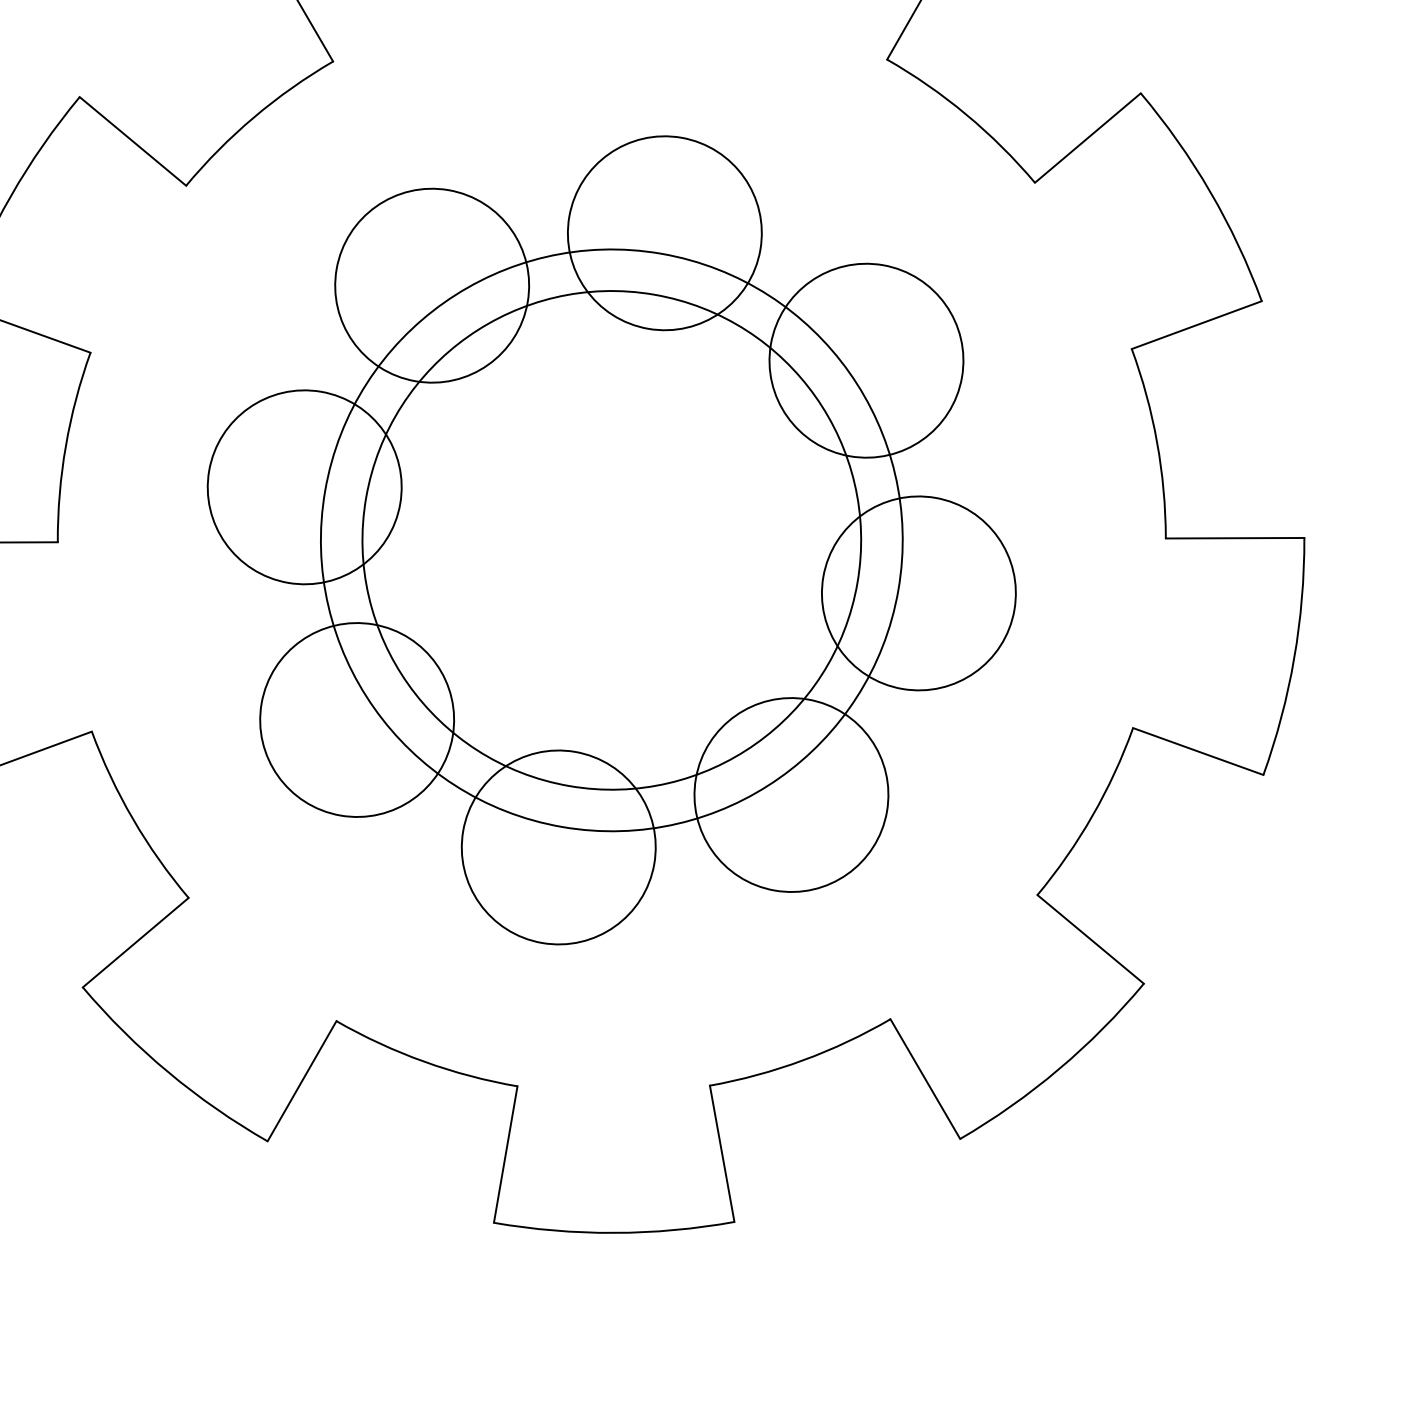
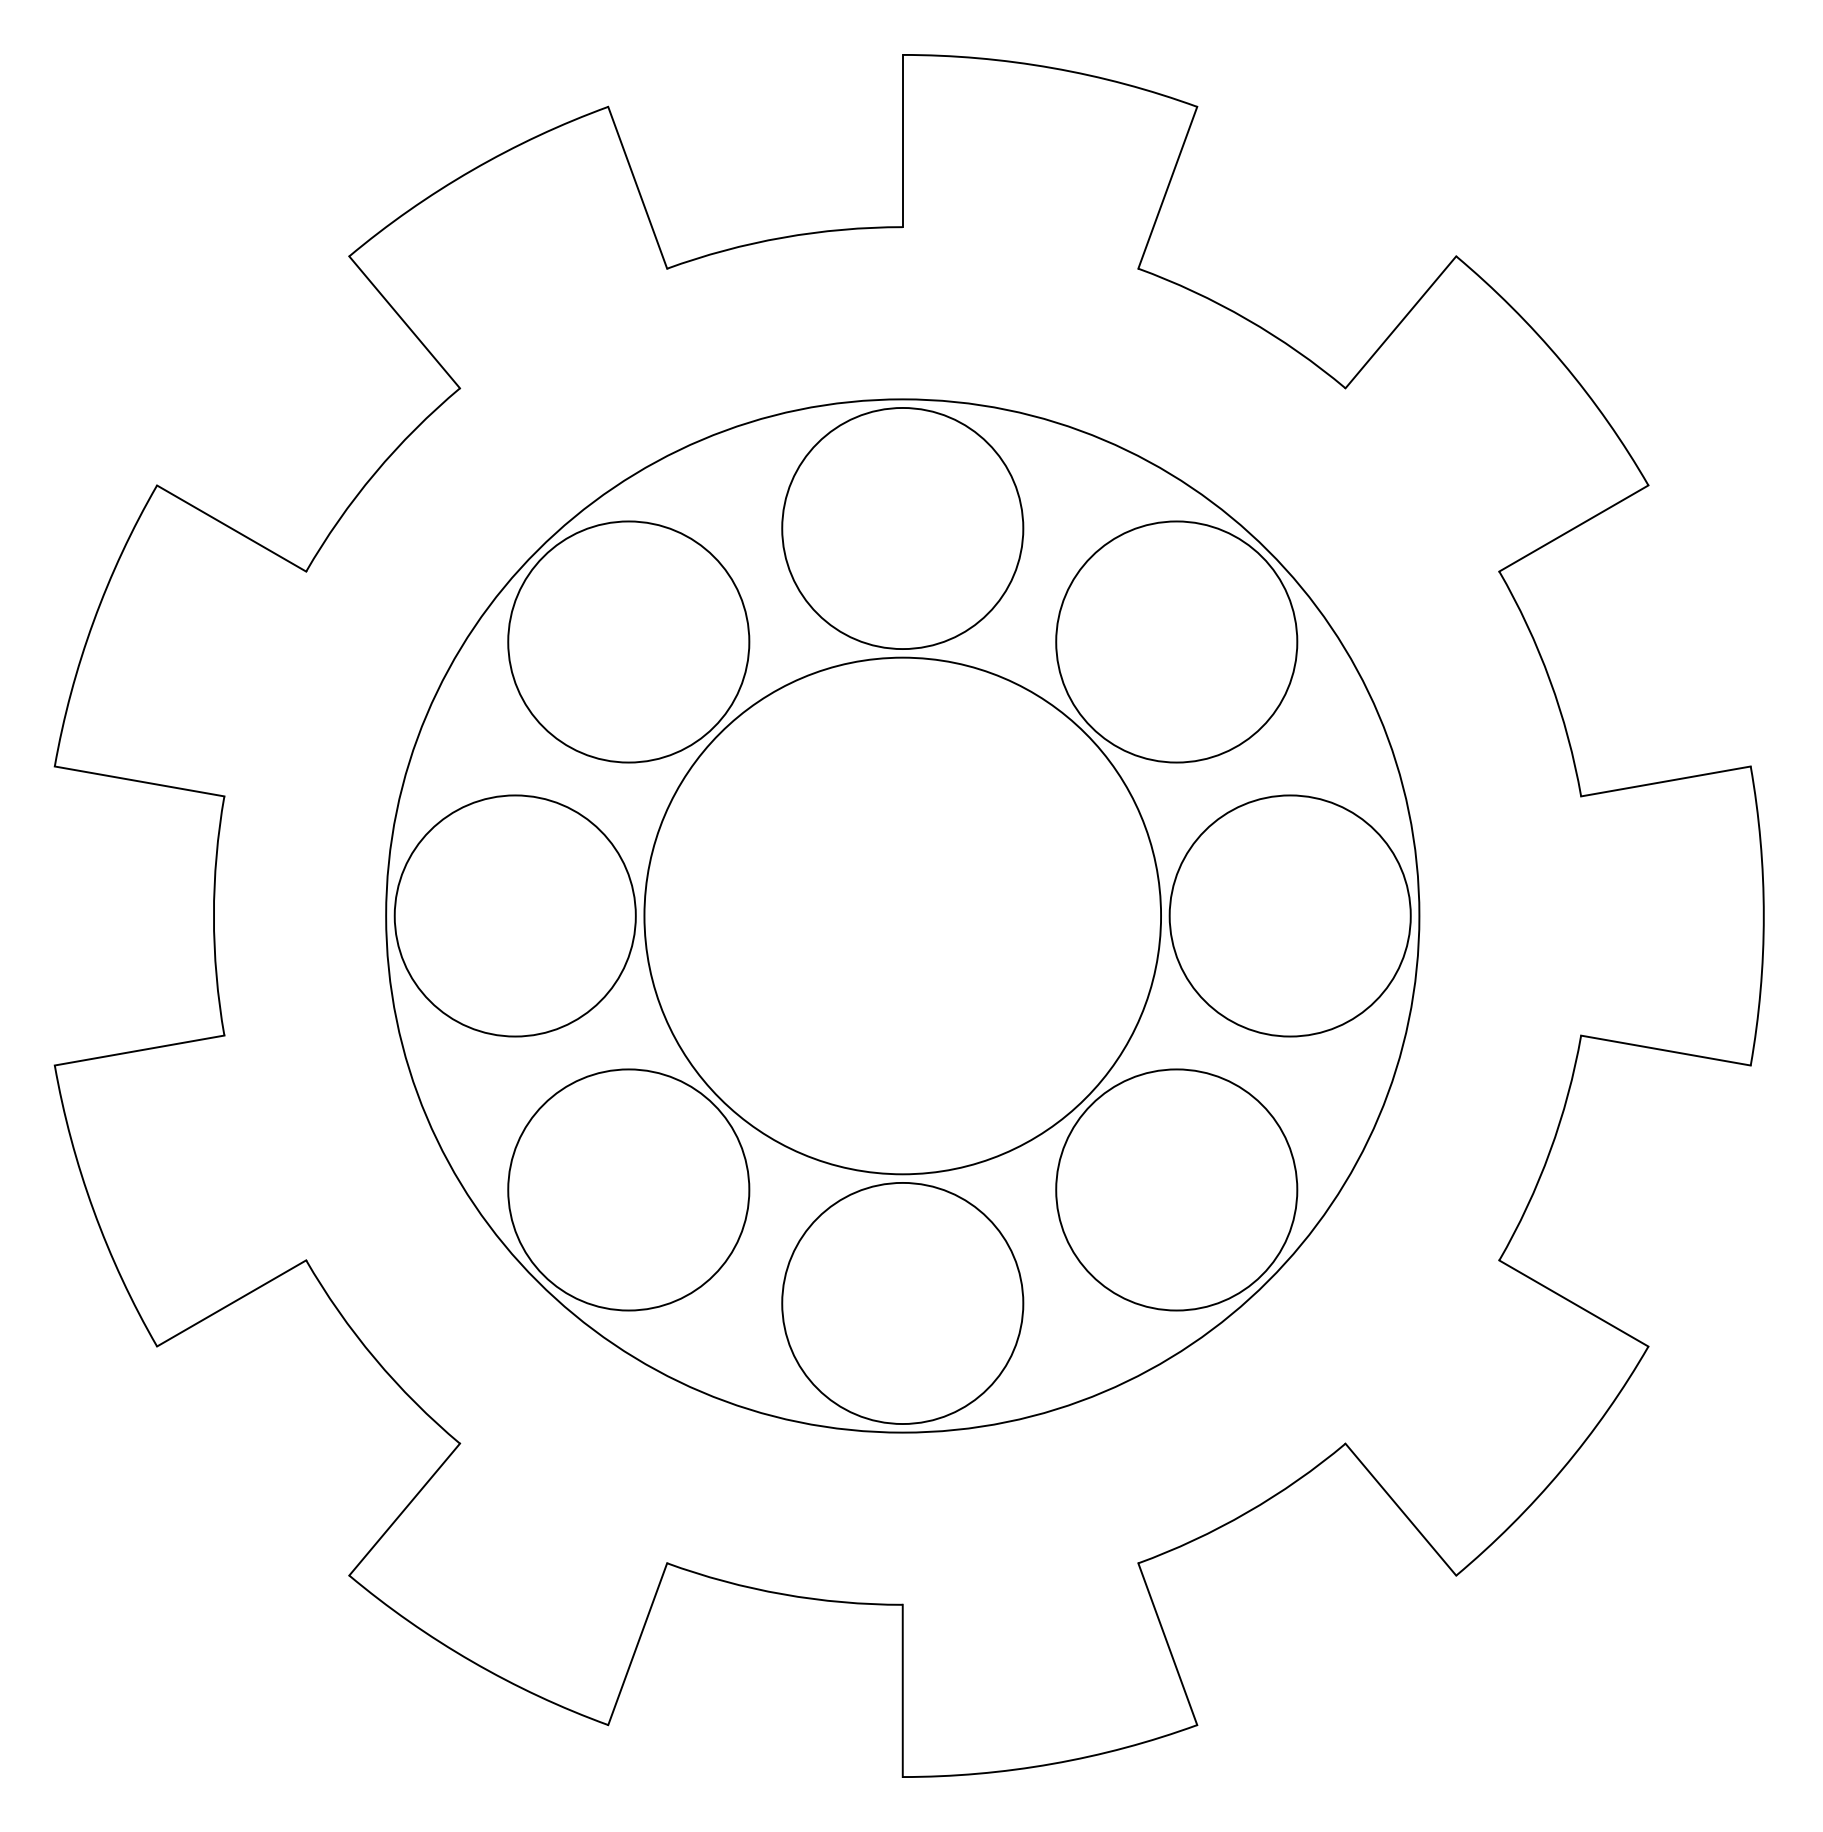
circle: (611, 539) -> (902, 915), size x0.71
circle: (611, 539) -> (902, 915), size x1.67

